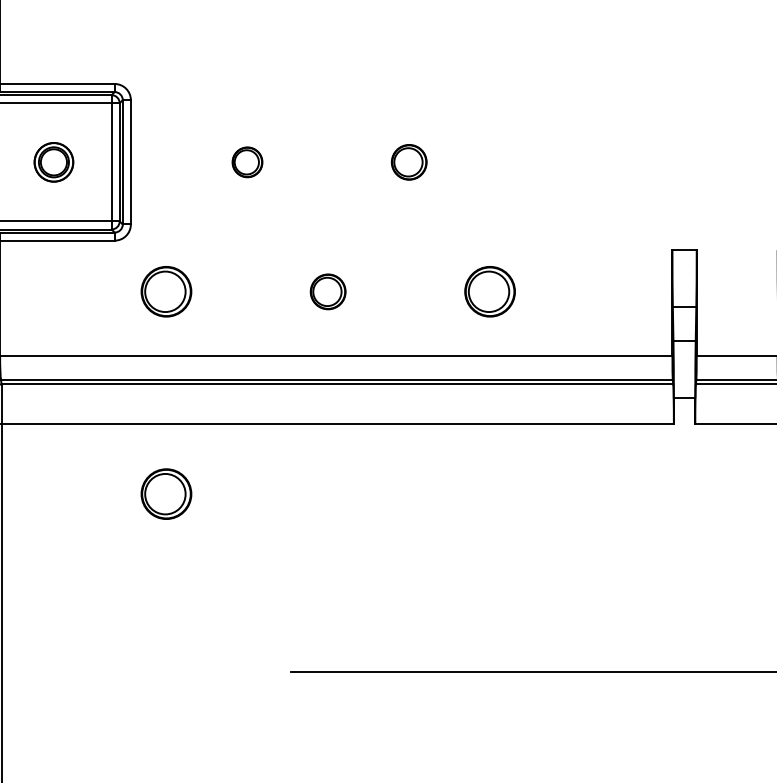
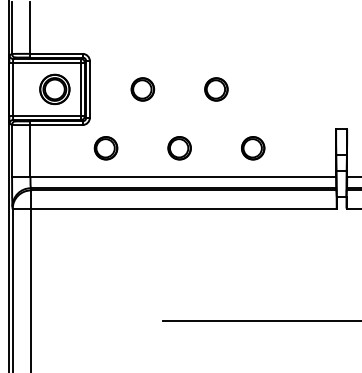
part: (53, 162) -> (54, 89), size x1.67
part: (246, 162) -> (142, 89), size x1.67
part: (409, 162) -> (216, 89), size x1.43
part: (327, 292) -> (179, 148), size x1.43
part: (165, 494) -> (105, 240), removed

